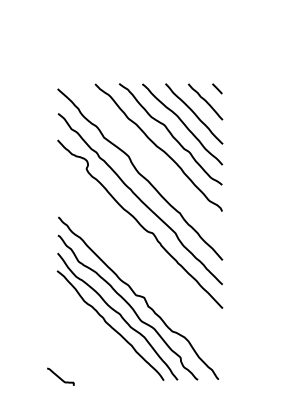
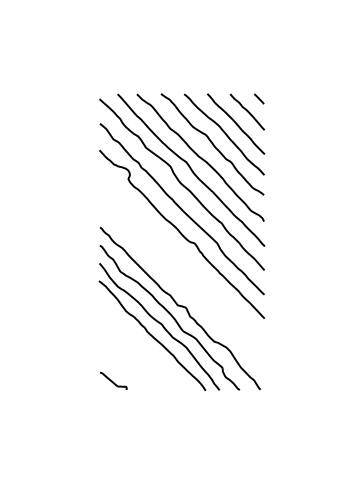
curve: (149, 159) -> (191, 169), added
curve: (59, 376) -> (112, 380), moved

